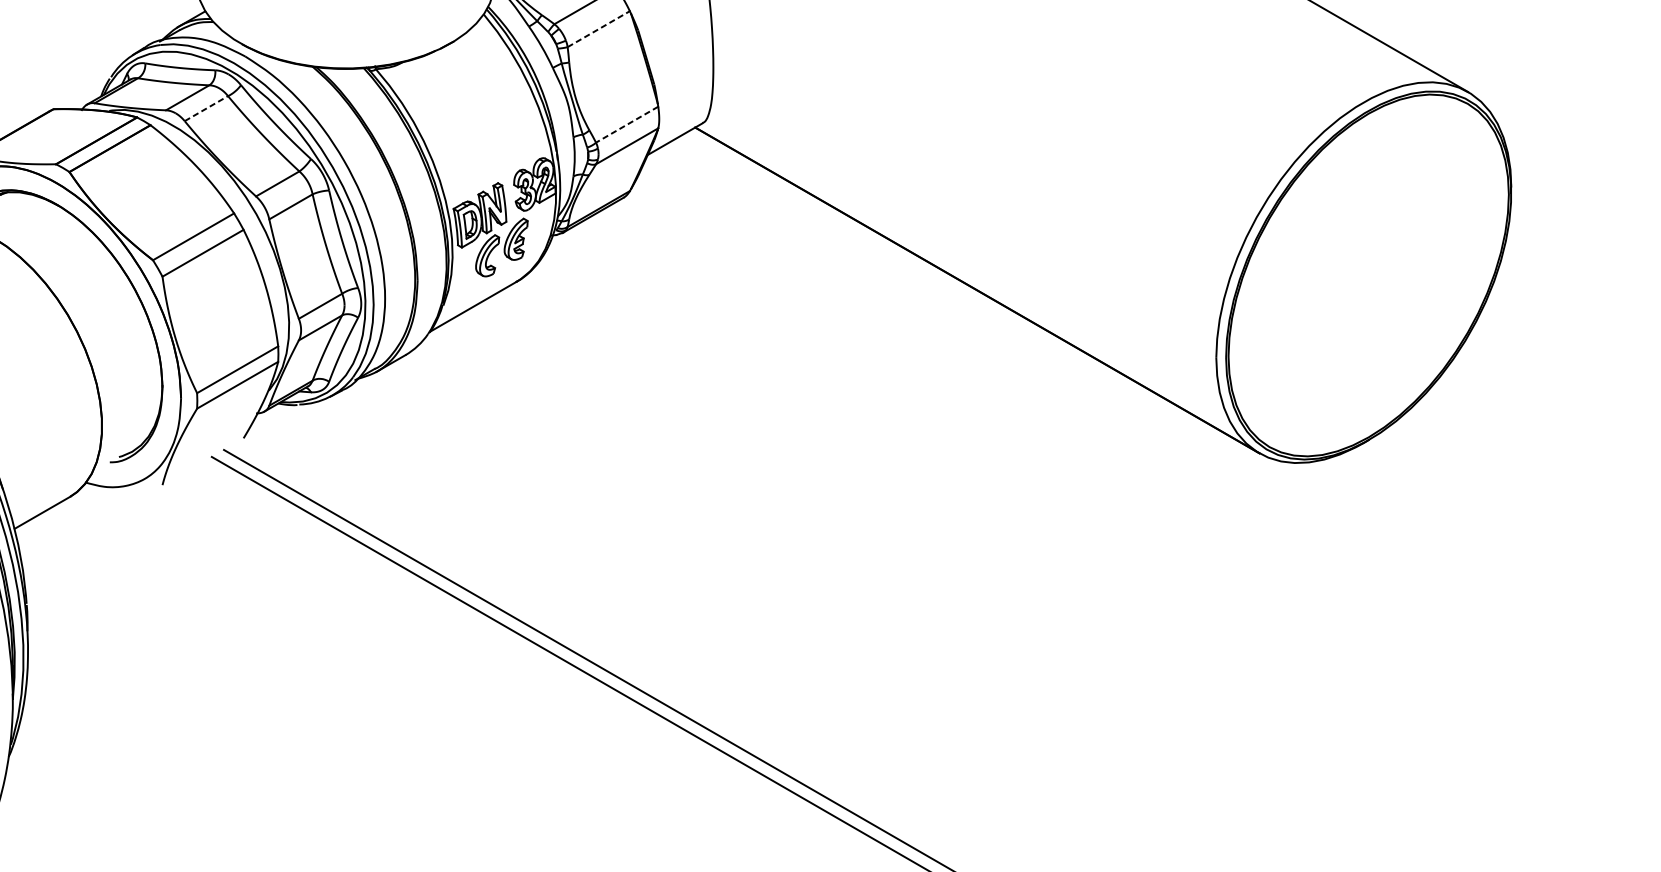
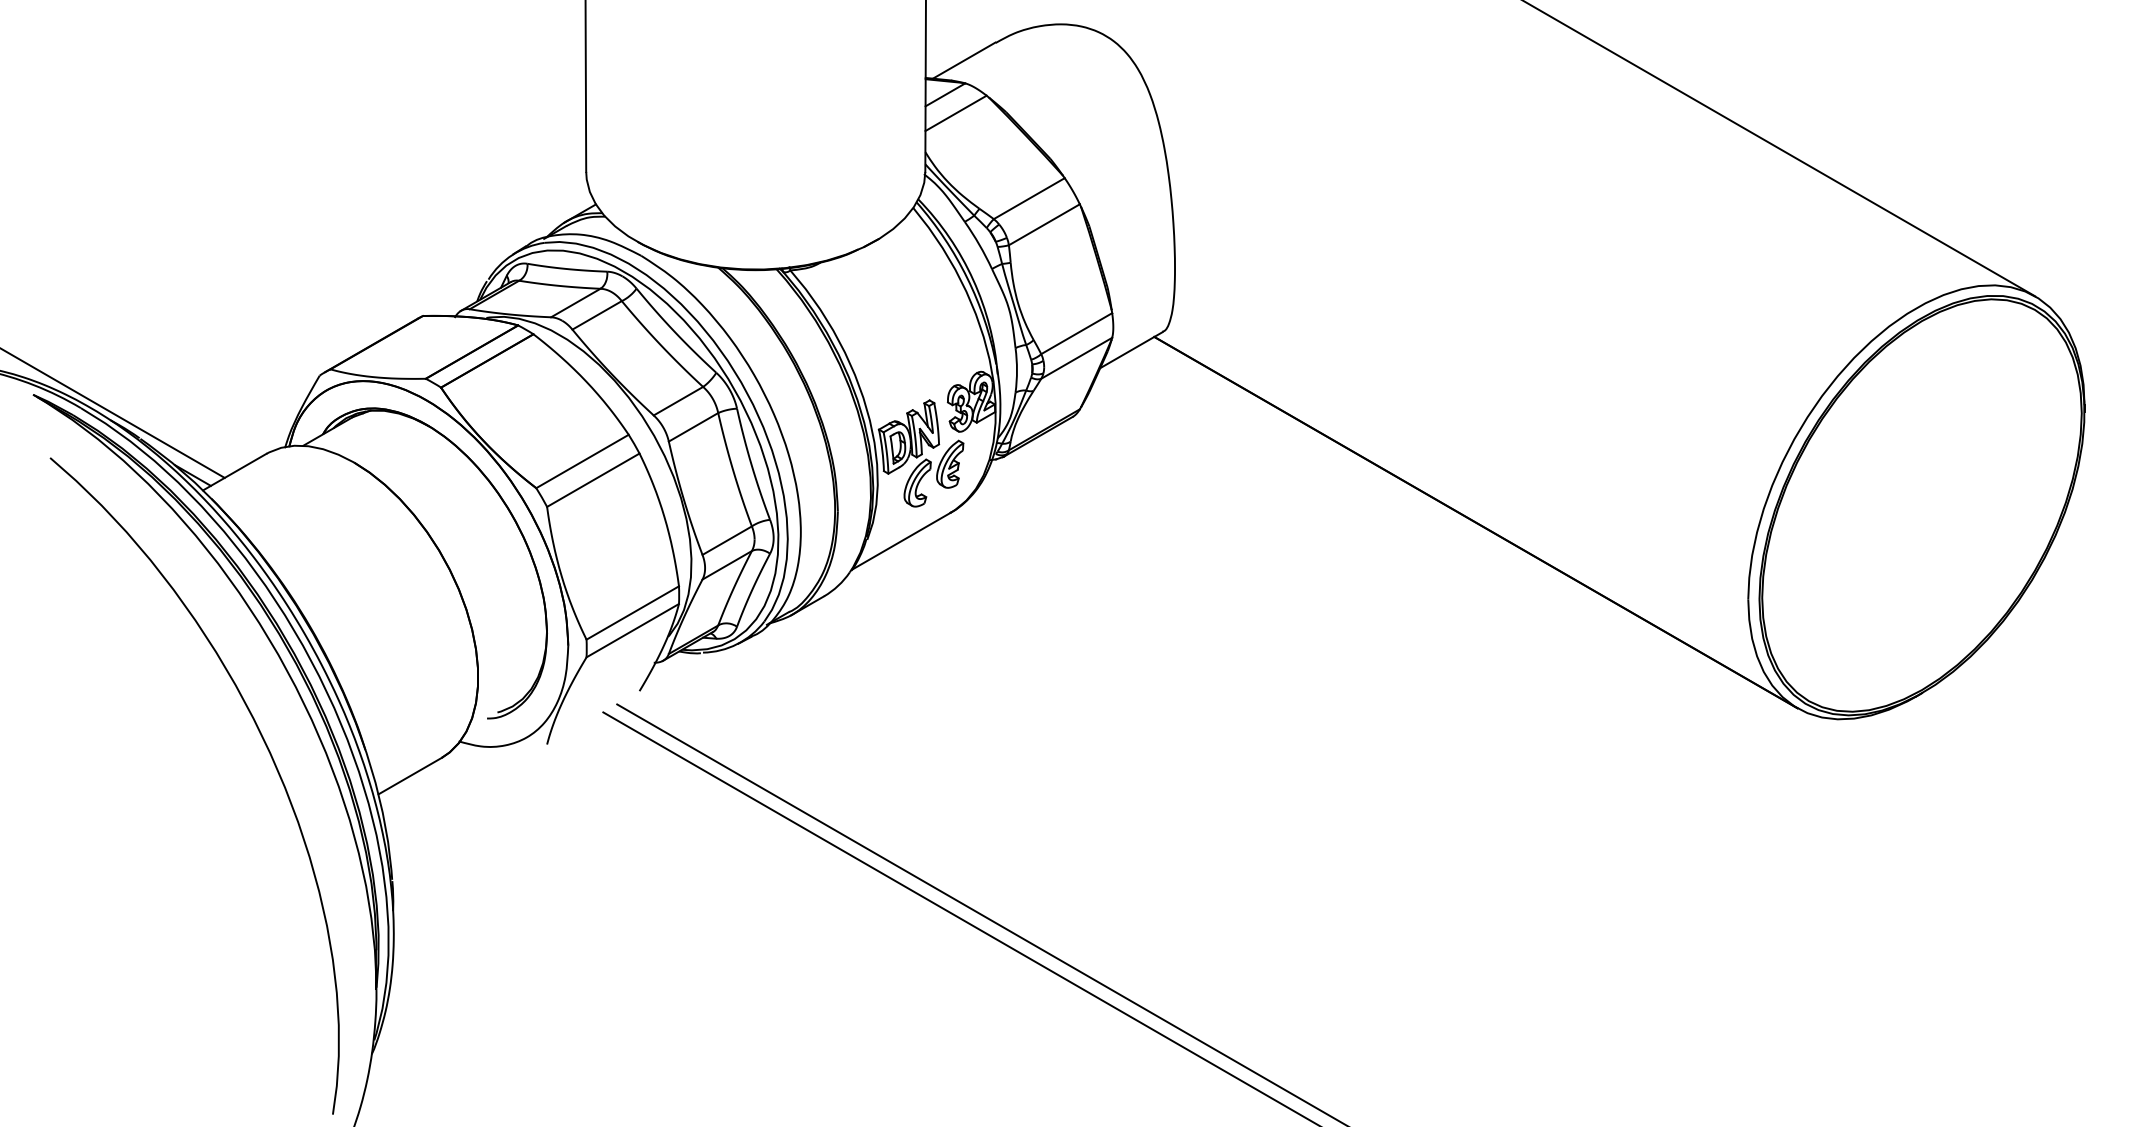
line: (598, 28) -> (1044, 224), dashed -> solid
line: (206, 108) -> (597, 315), dashed -> solid
line: (626, 124) -> (1076, 333), dashed -> solid

